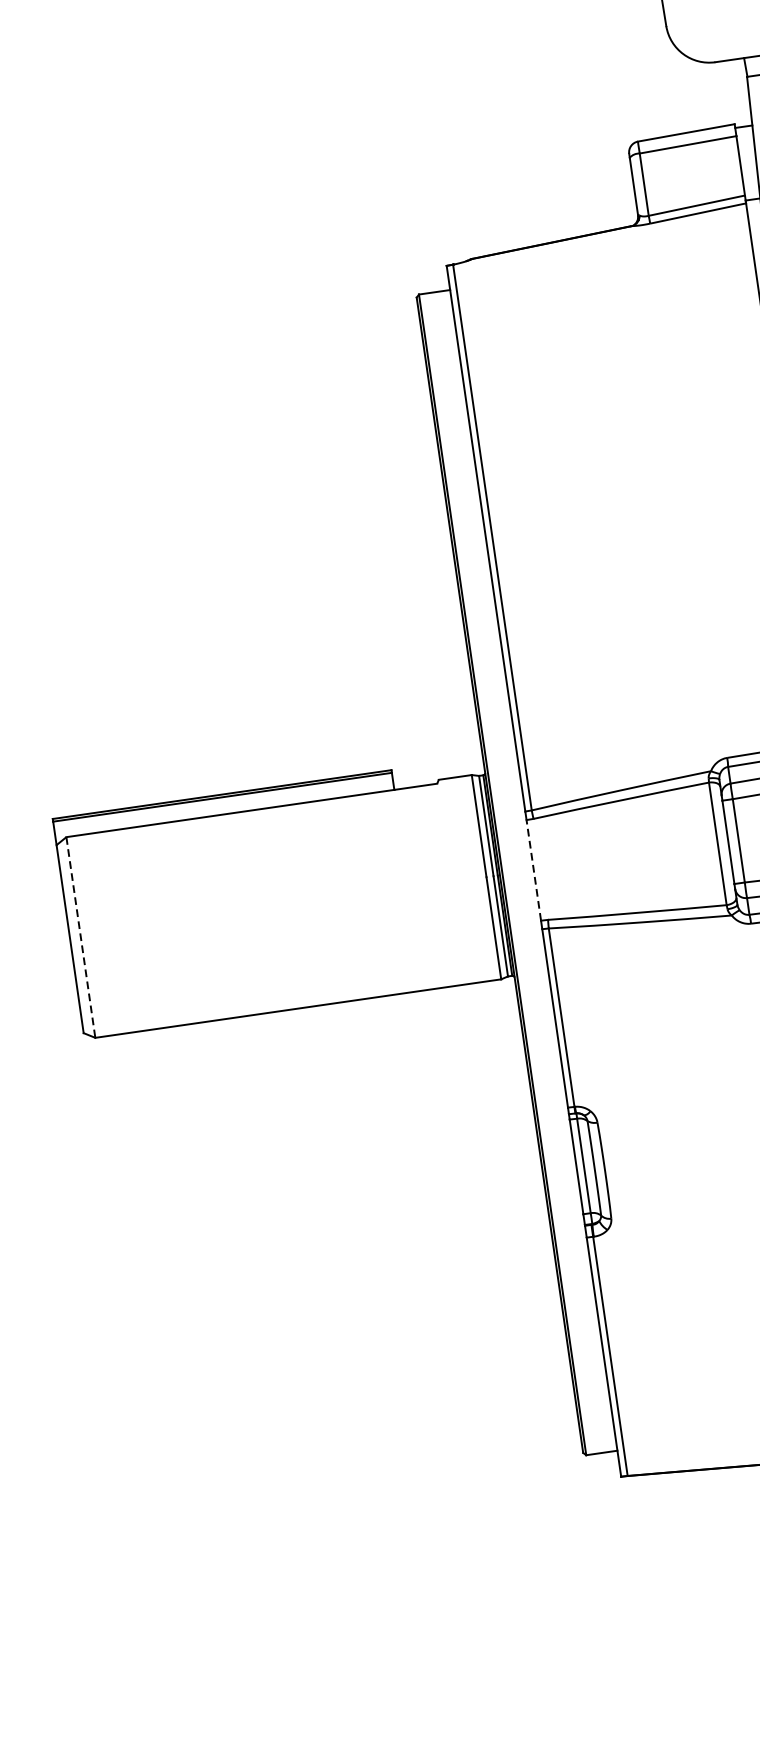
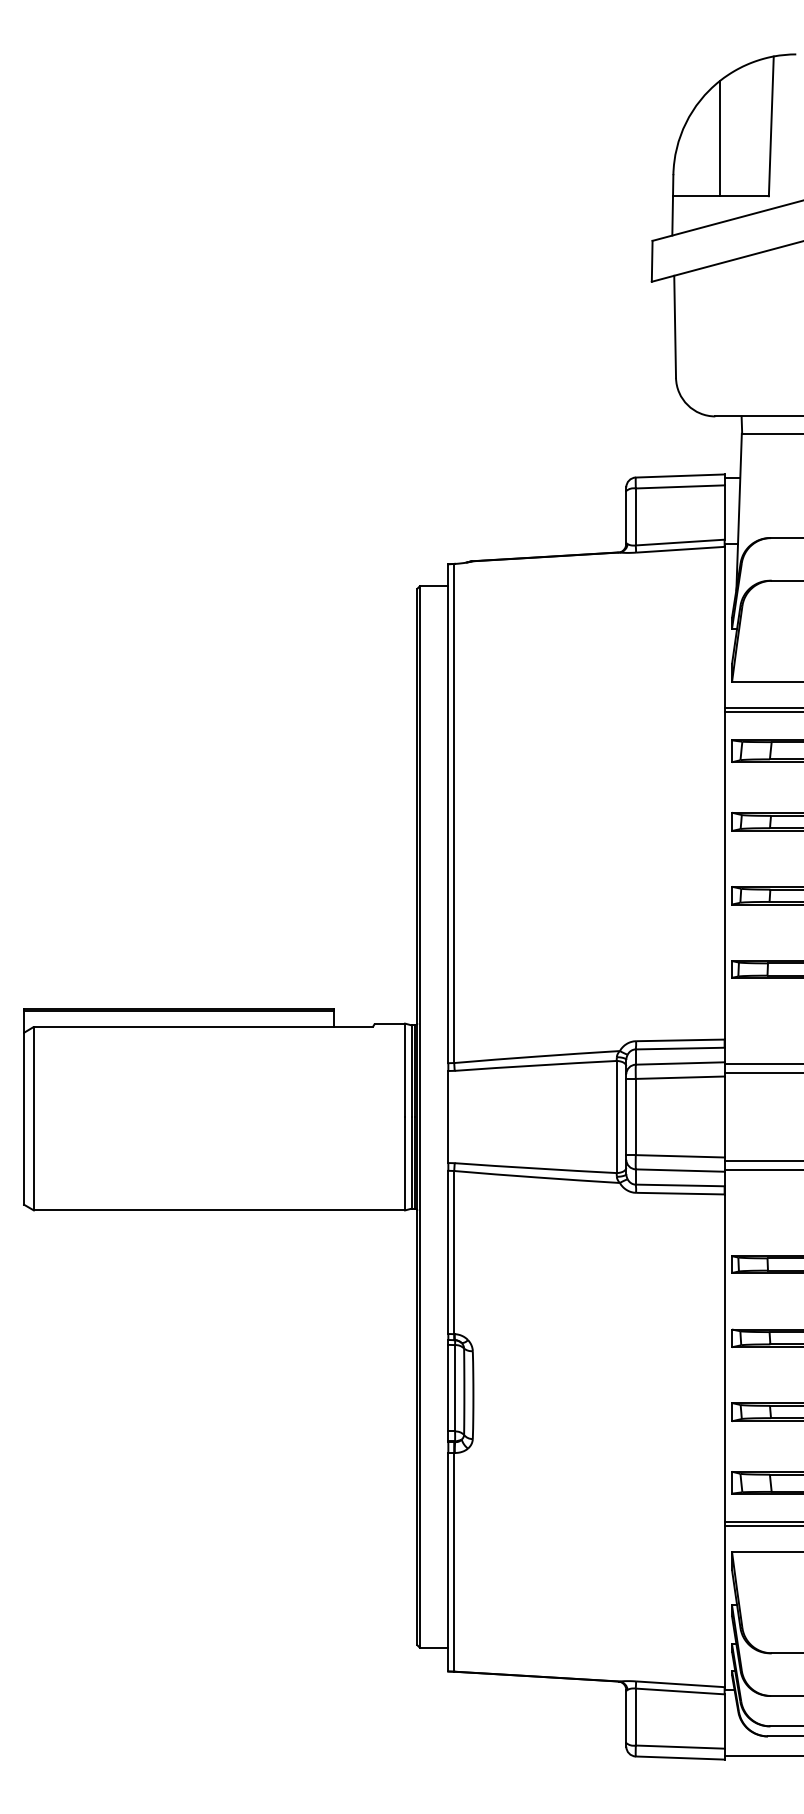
line: (533, 869) -> (448, 1116), dashed -> solid
line: (80, 937) -> (33, 1118), dashed -> solid

